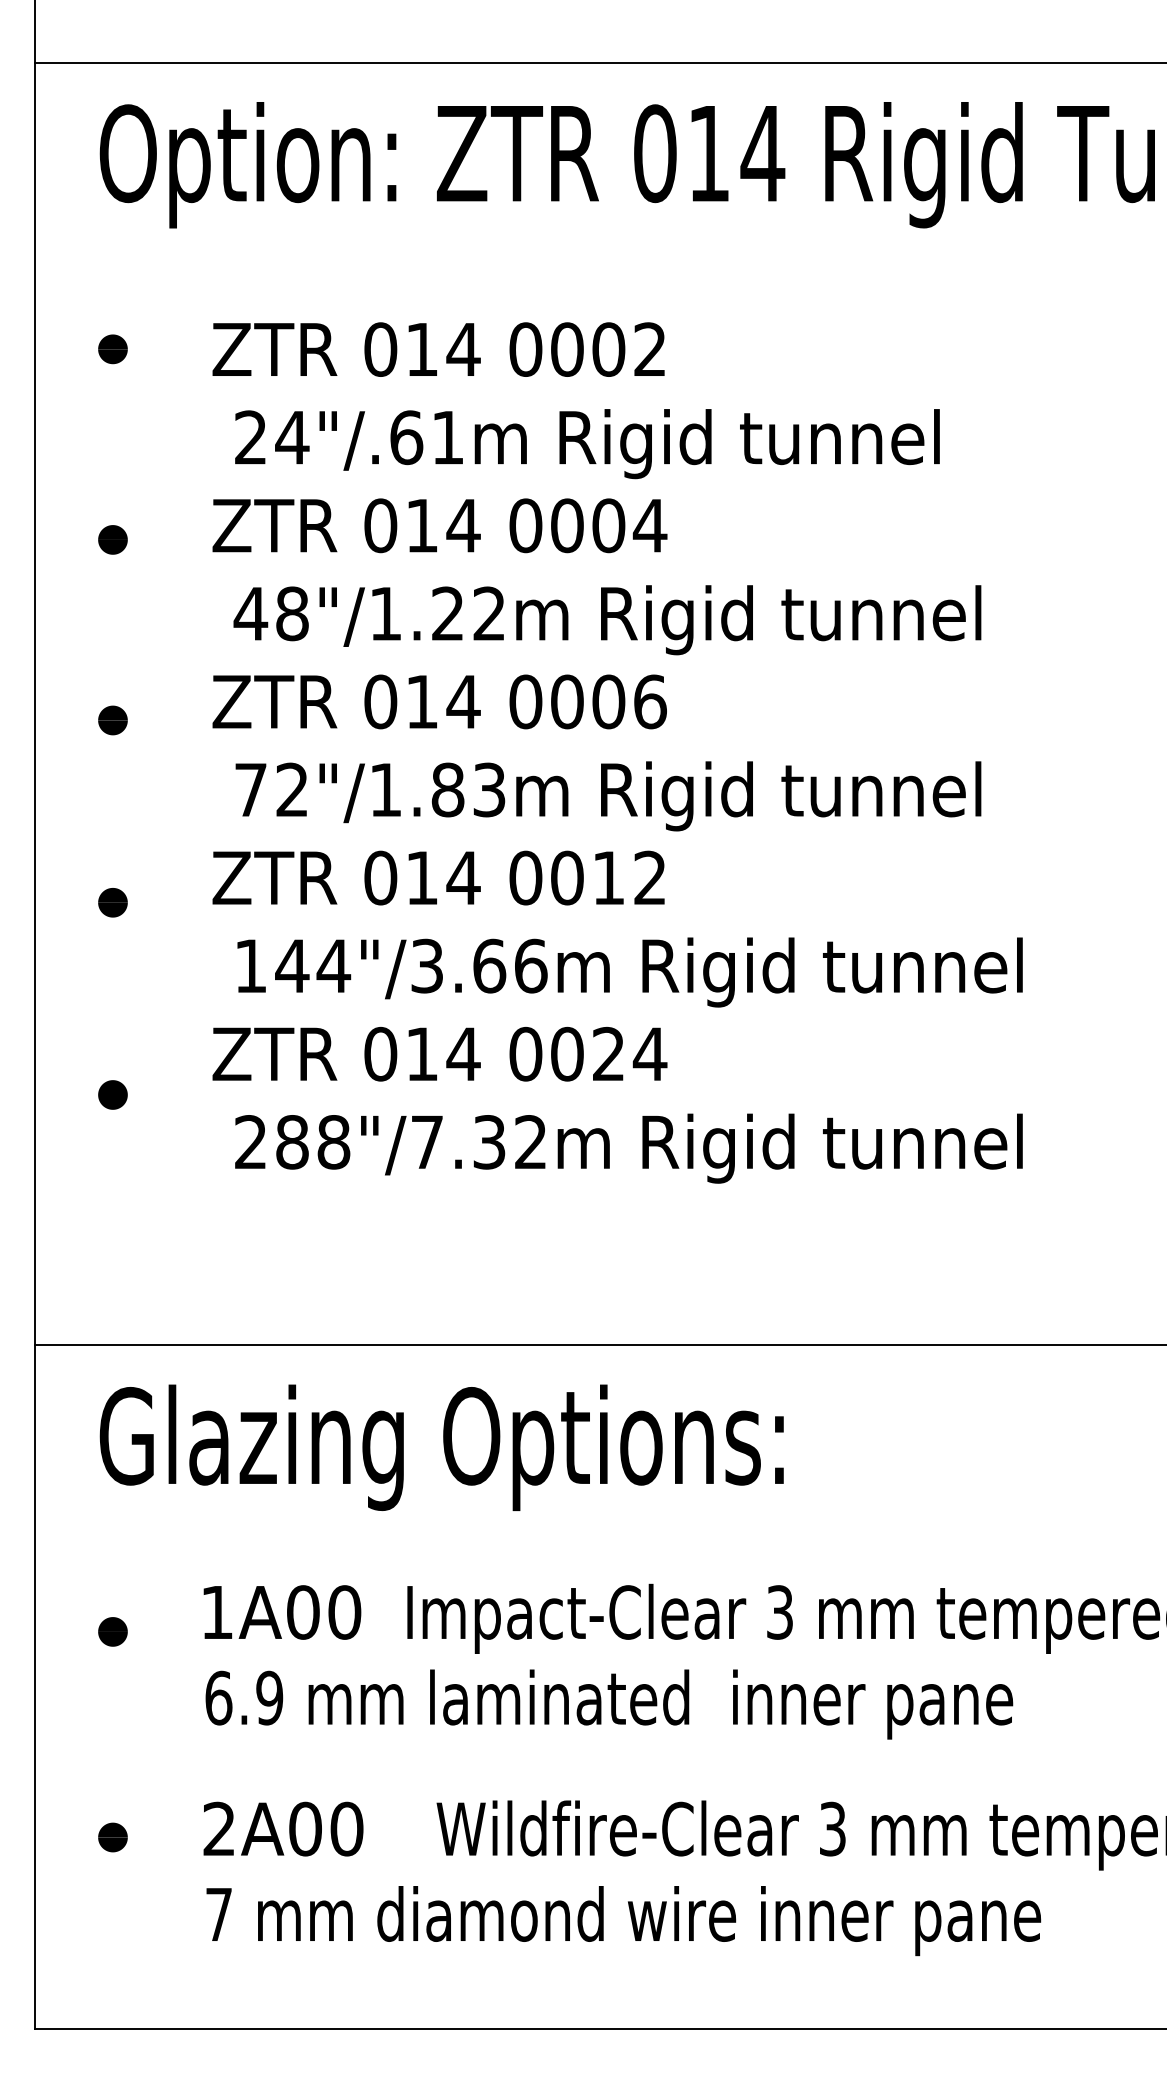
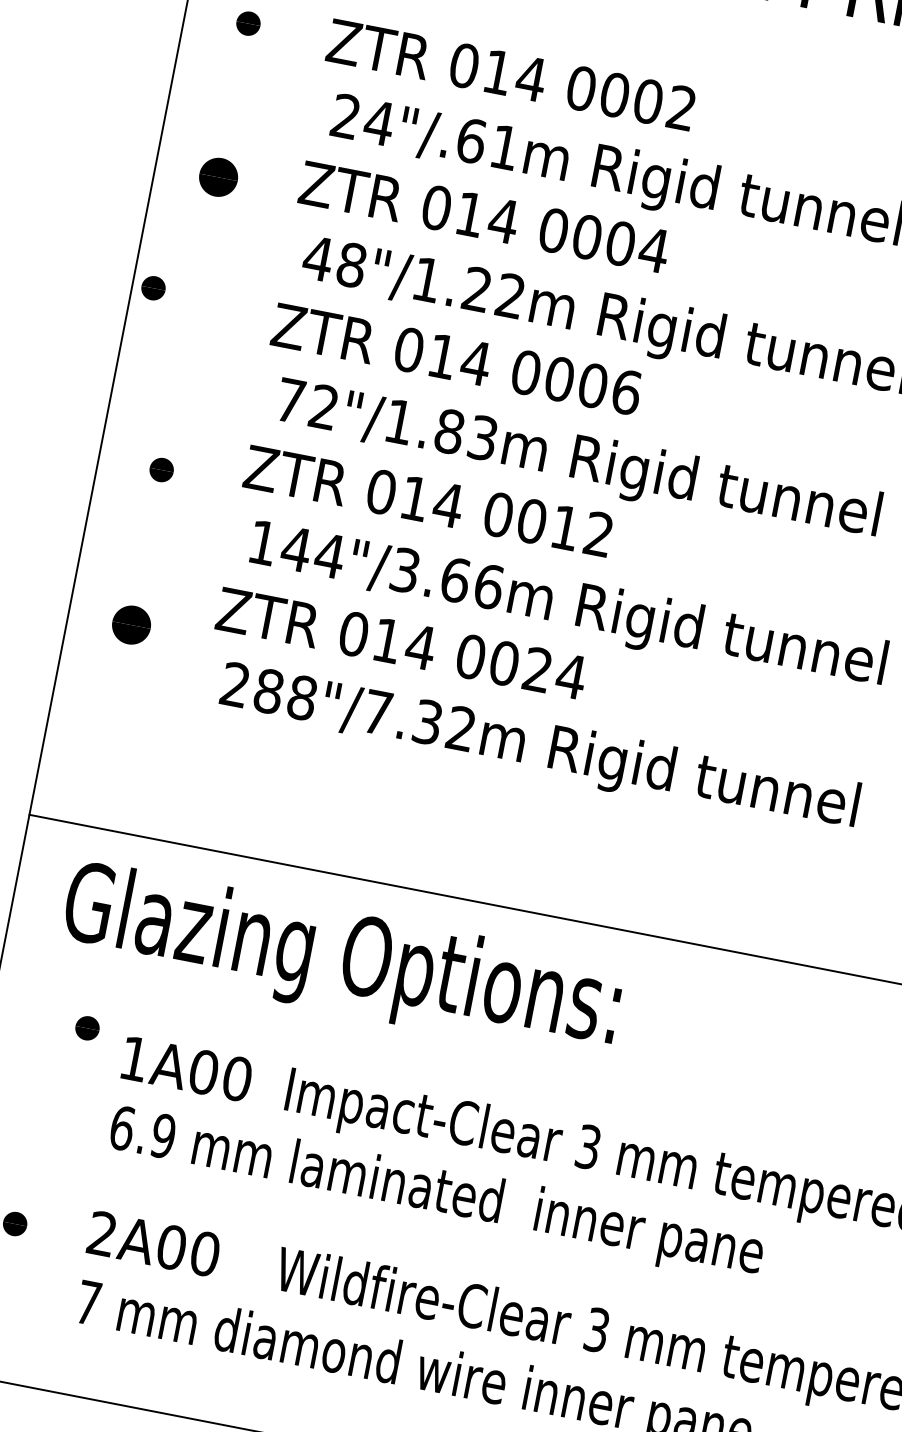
part: (112, 539) -> (218, 176), size x1.6
part: (112, 720) -> (153, 288), moved
part: (112, 1094) -> (131, 624), size x1.6
part: (112, 1631) -> (87, 1027), moved

